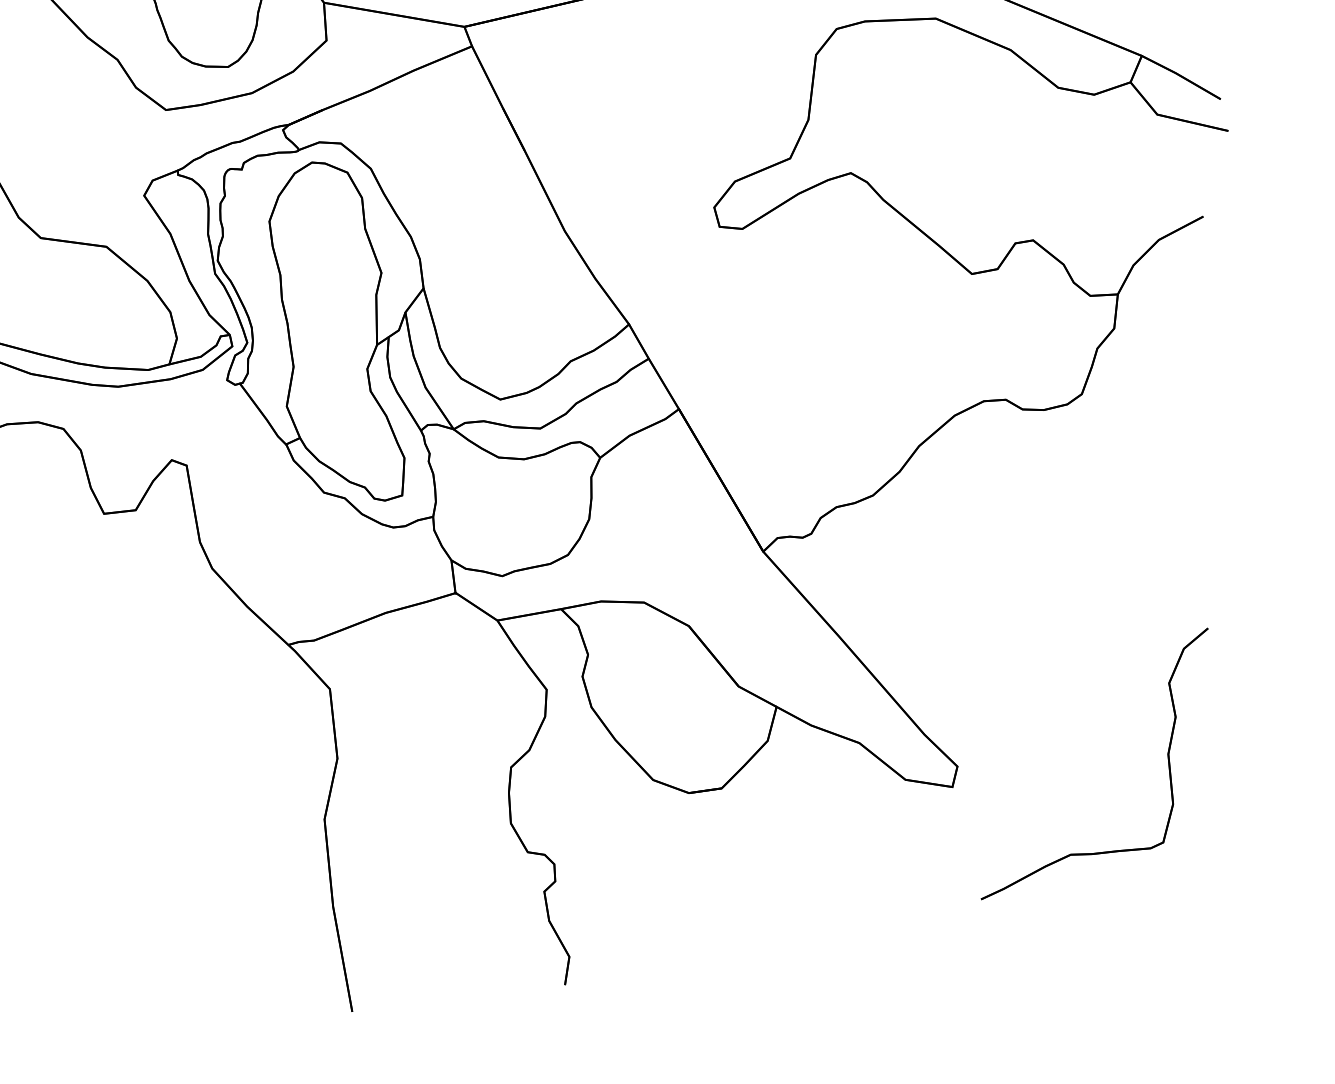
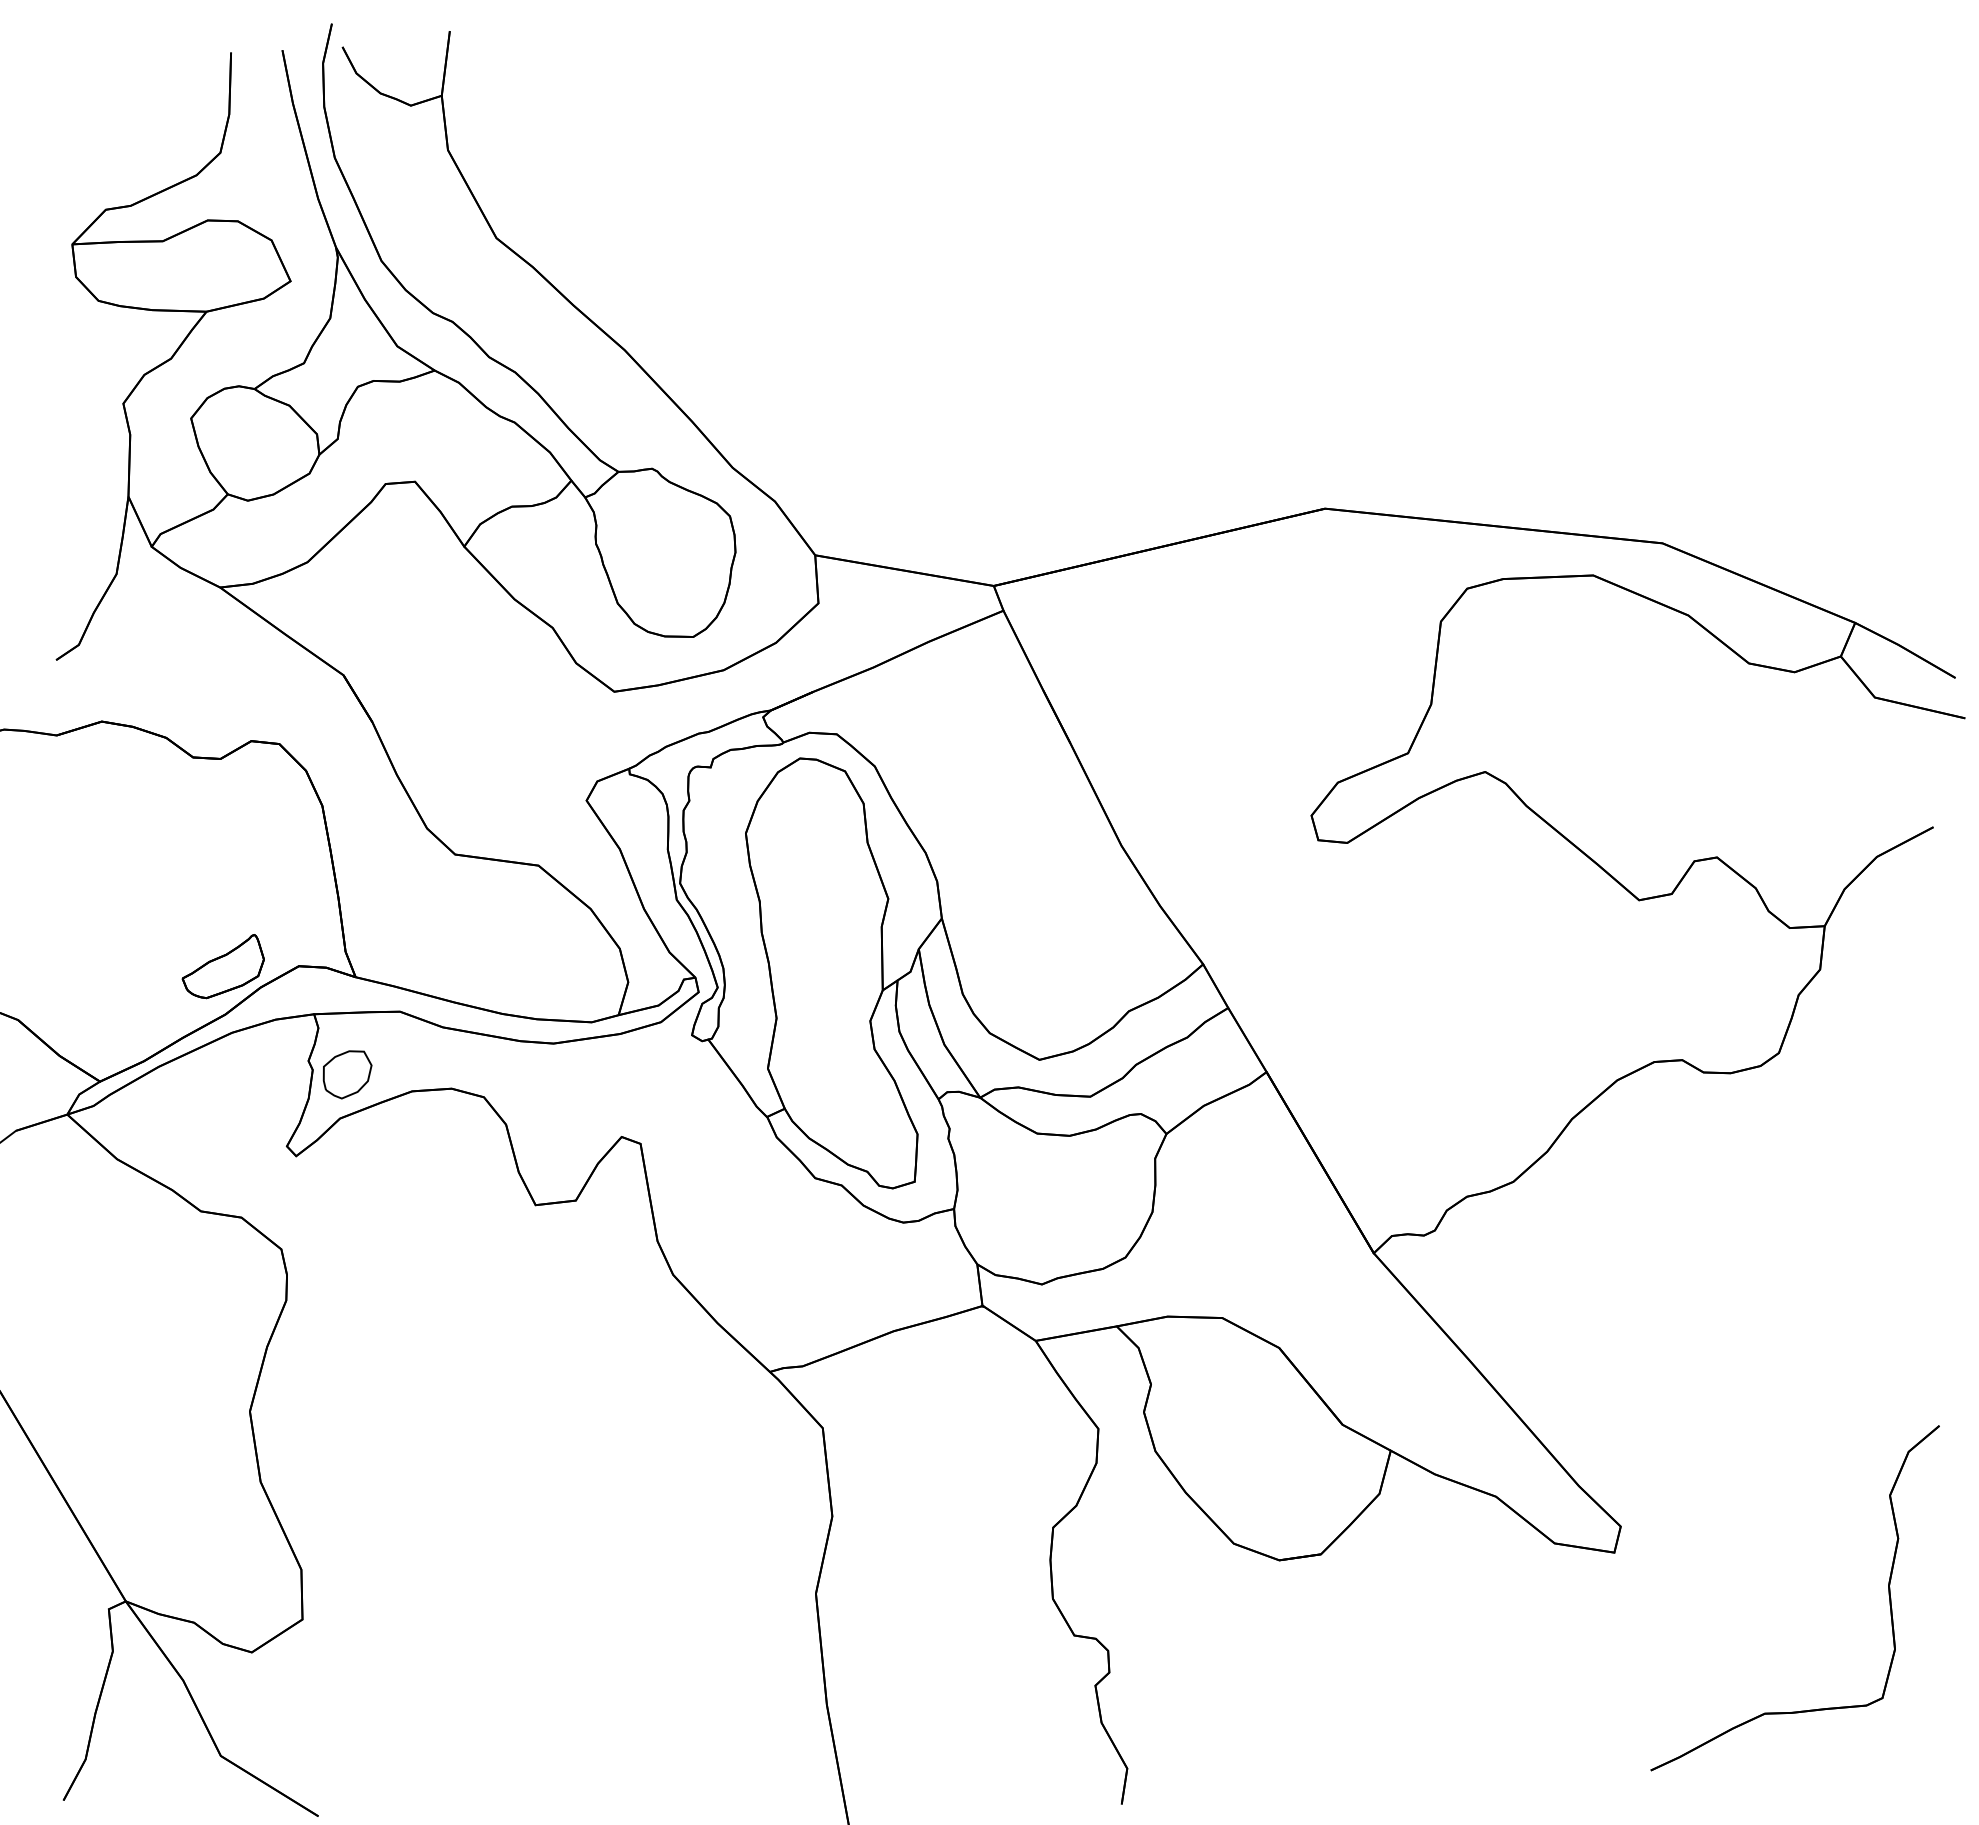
part: (1168, 761) -> (1888, 1595), moved

